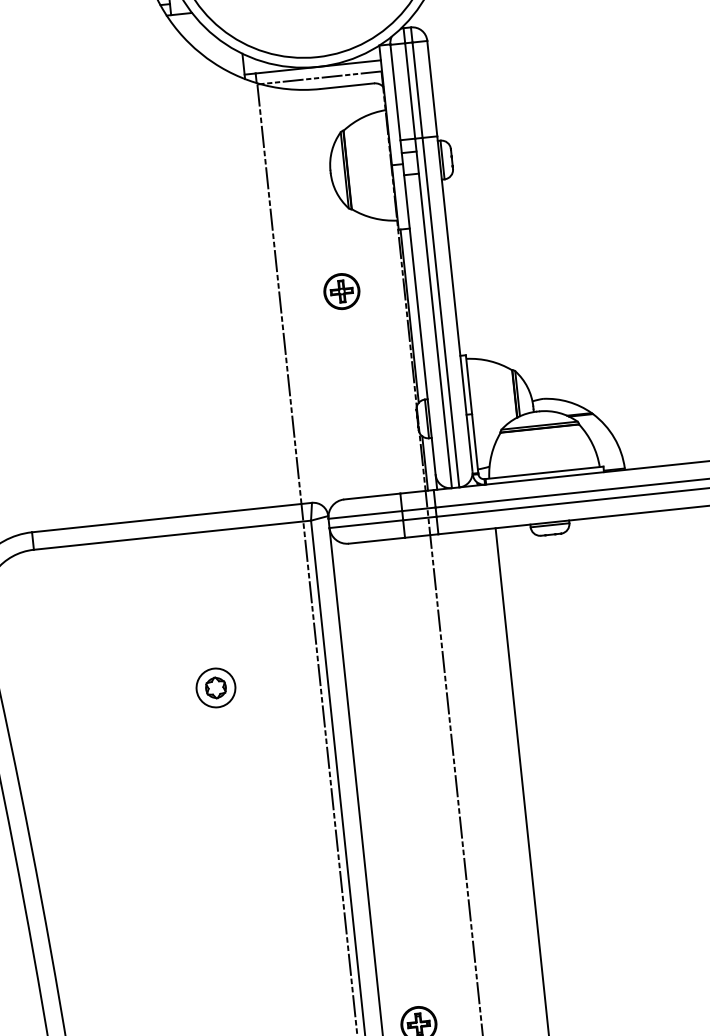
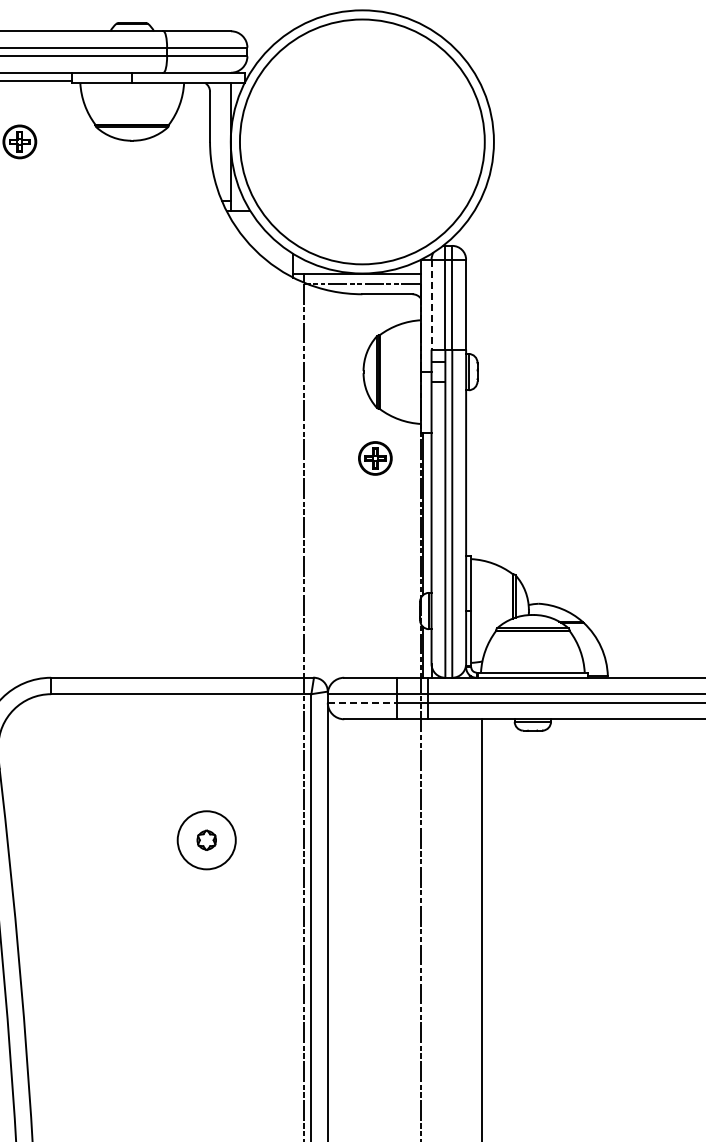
line: (395, 92) -> (431, 304), solid -> dashed
part: (342, 291) -> (375, 458), moved
line: (366, 523) -> (362, 702), solid -> dashed
circle: (215, 688) -> (206, 840), size x1.6

